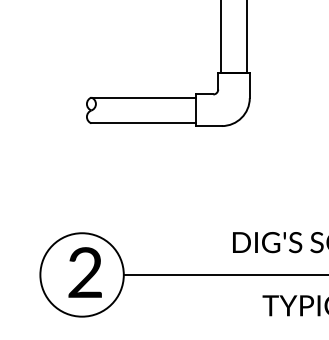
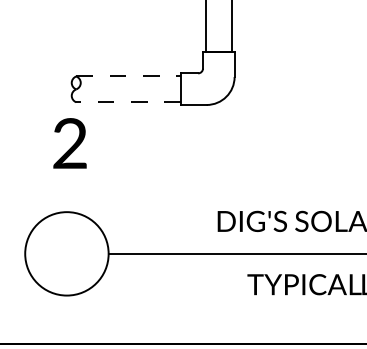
line: (144, 97) -> (129, 76), solid -> dashed
line: (143, 123) -> (128, 102), solid -> dashed
text: (84, 272) -> (69, 143), moved

